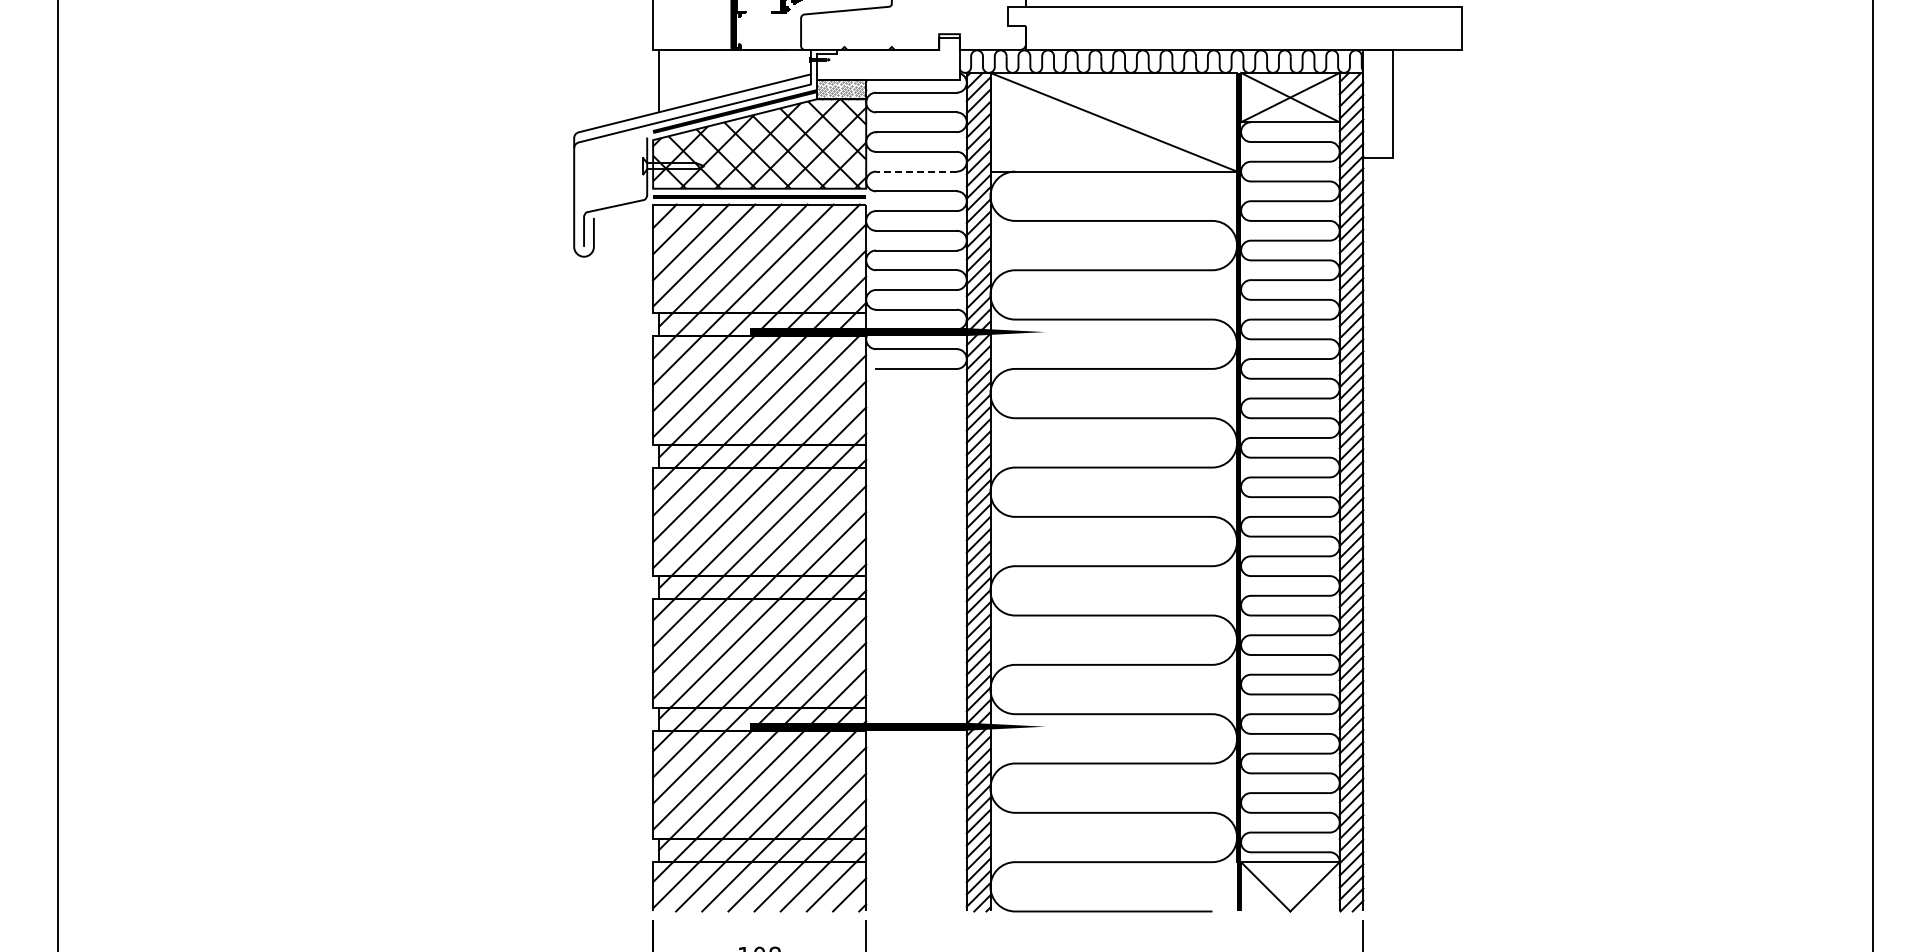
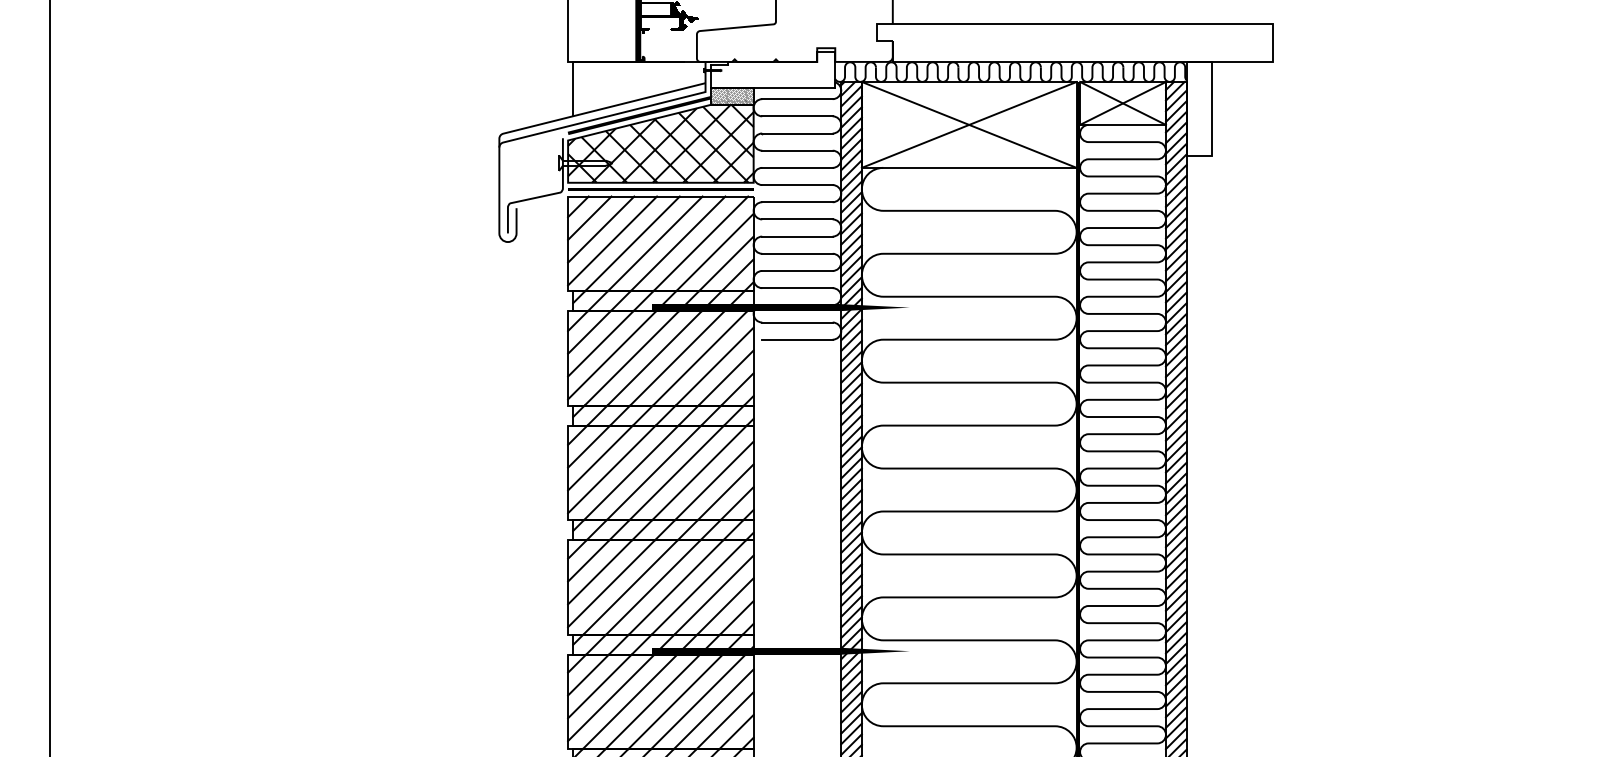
line: (1113, 121) -> (968, 124), added
line: (916, 171) -> (797, 167), dashed -> solid

